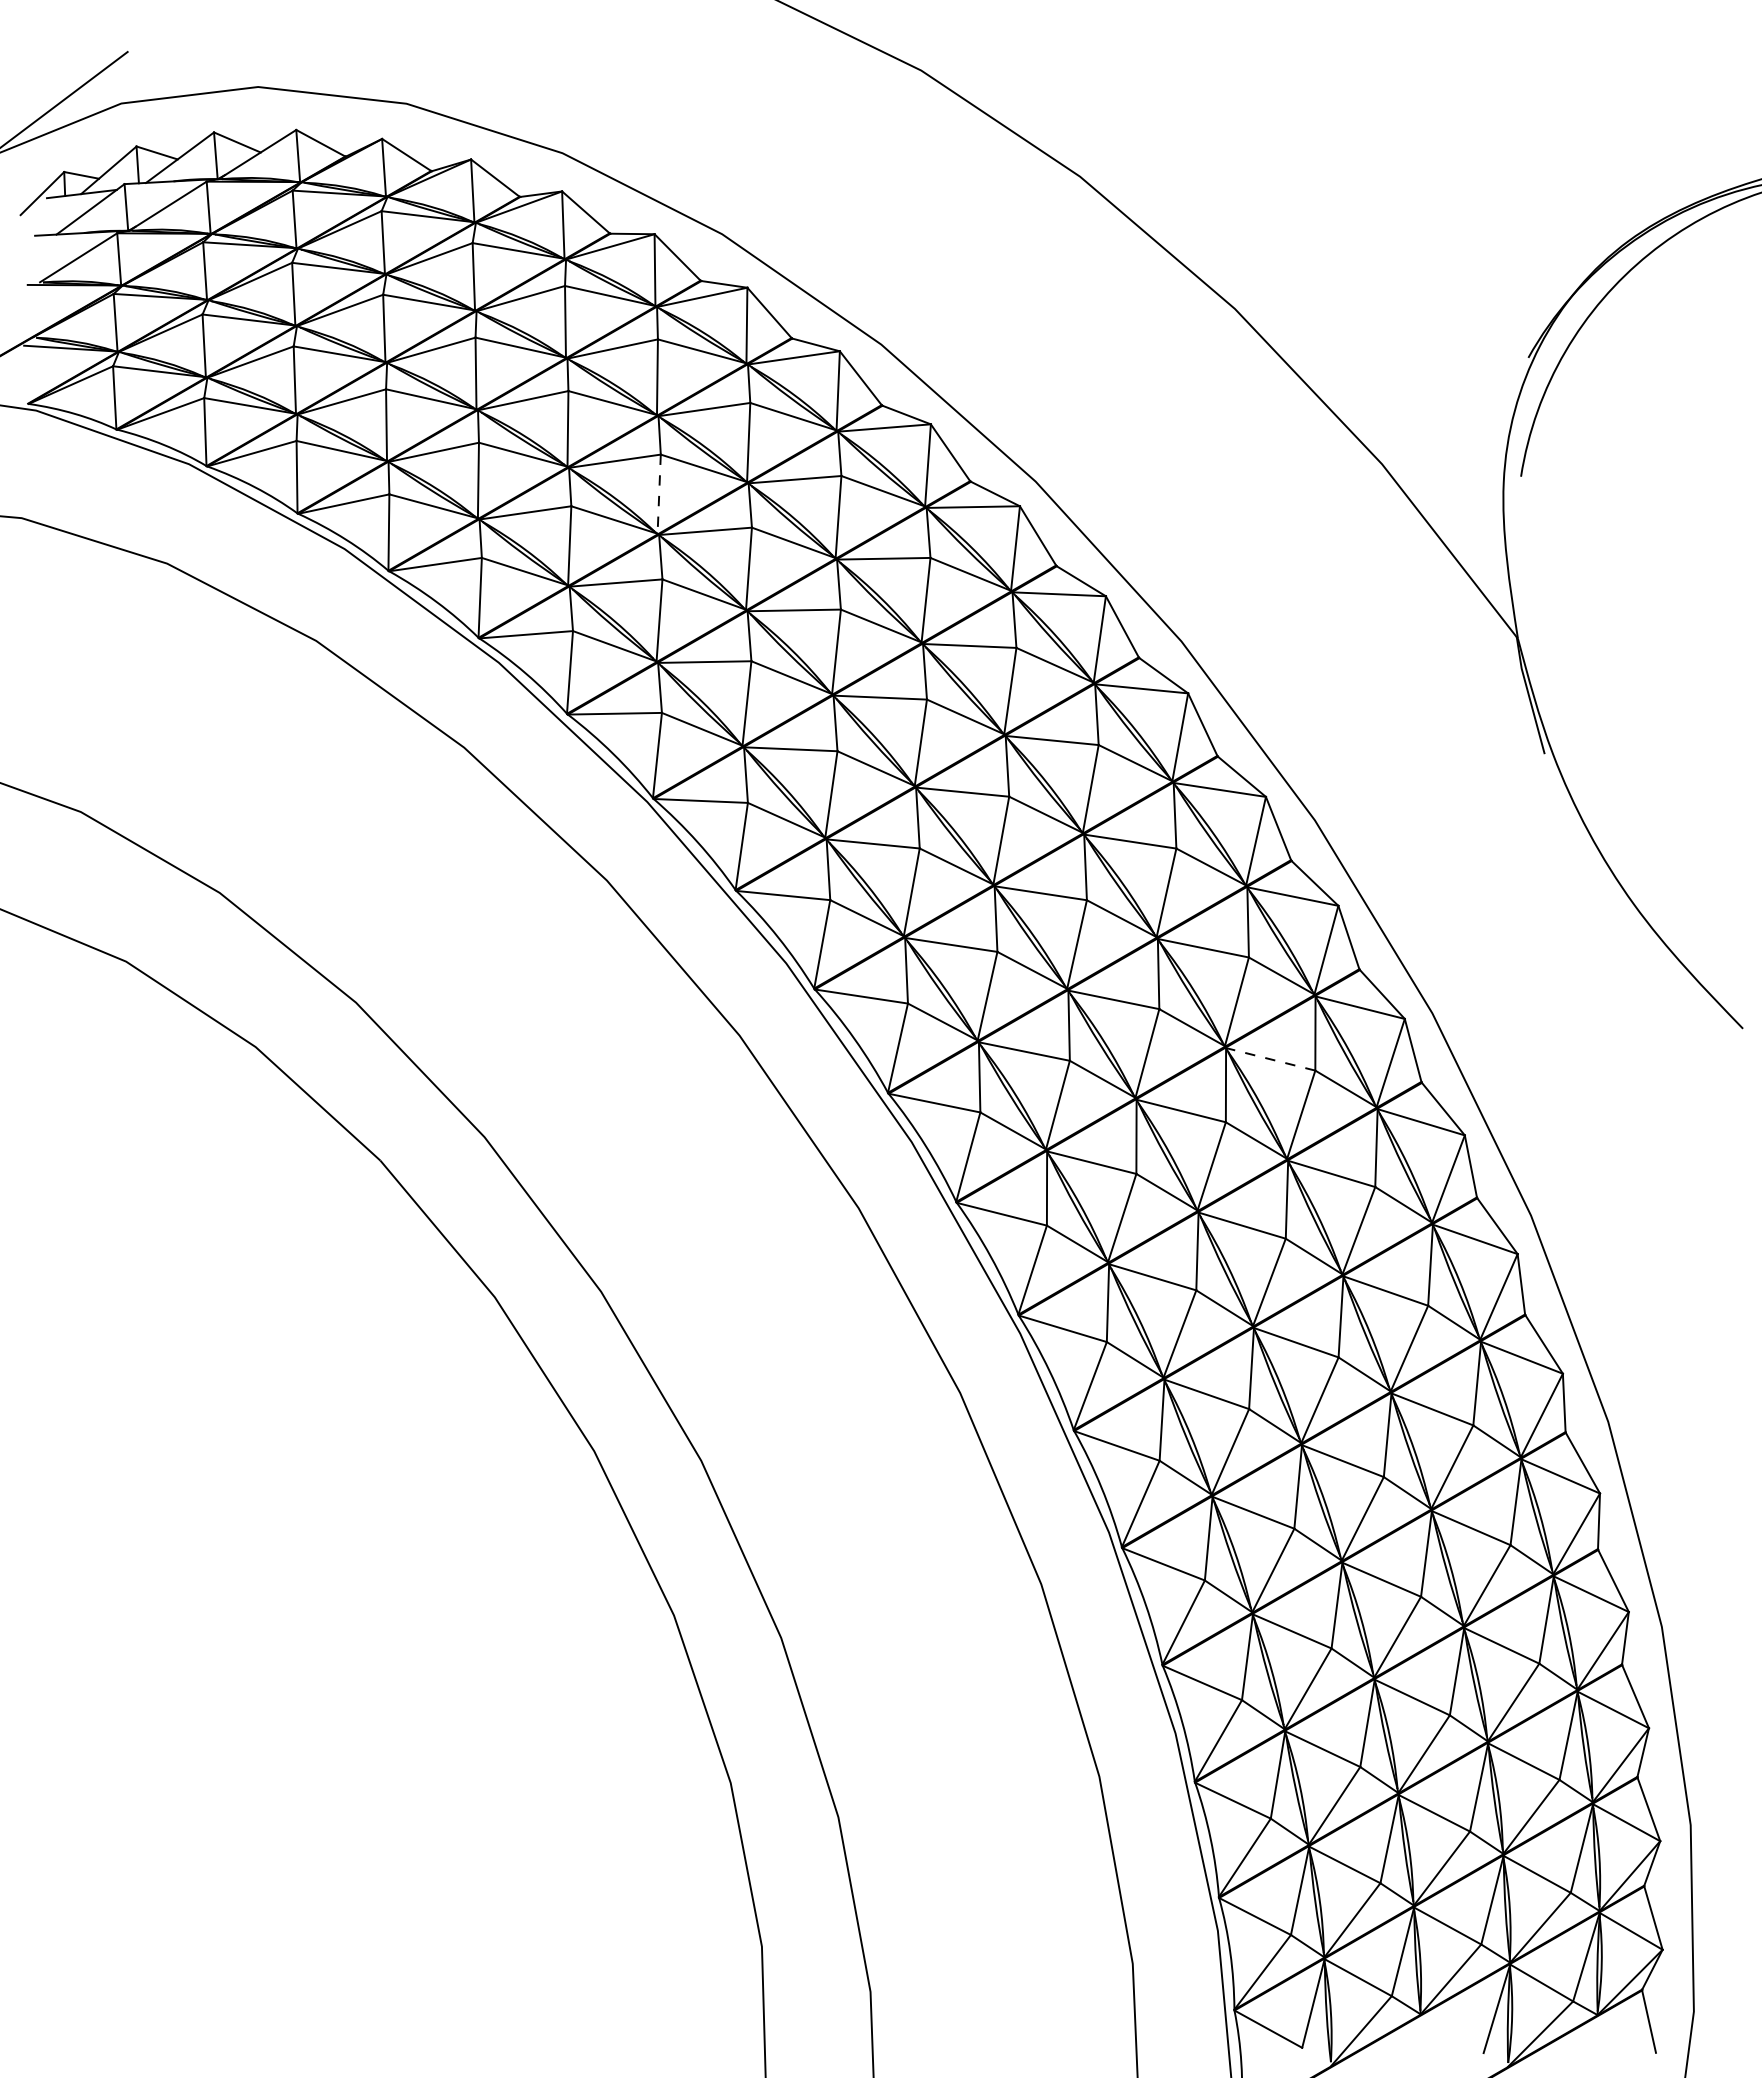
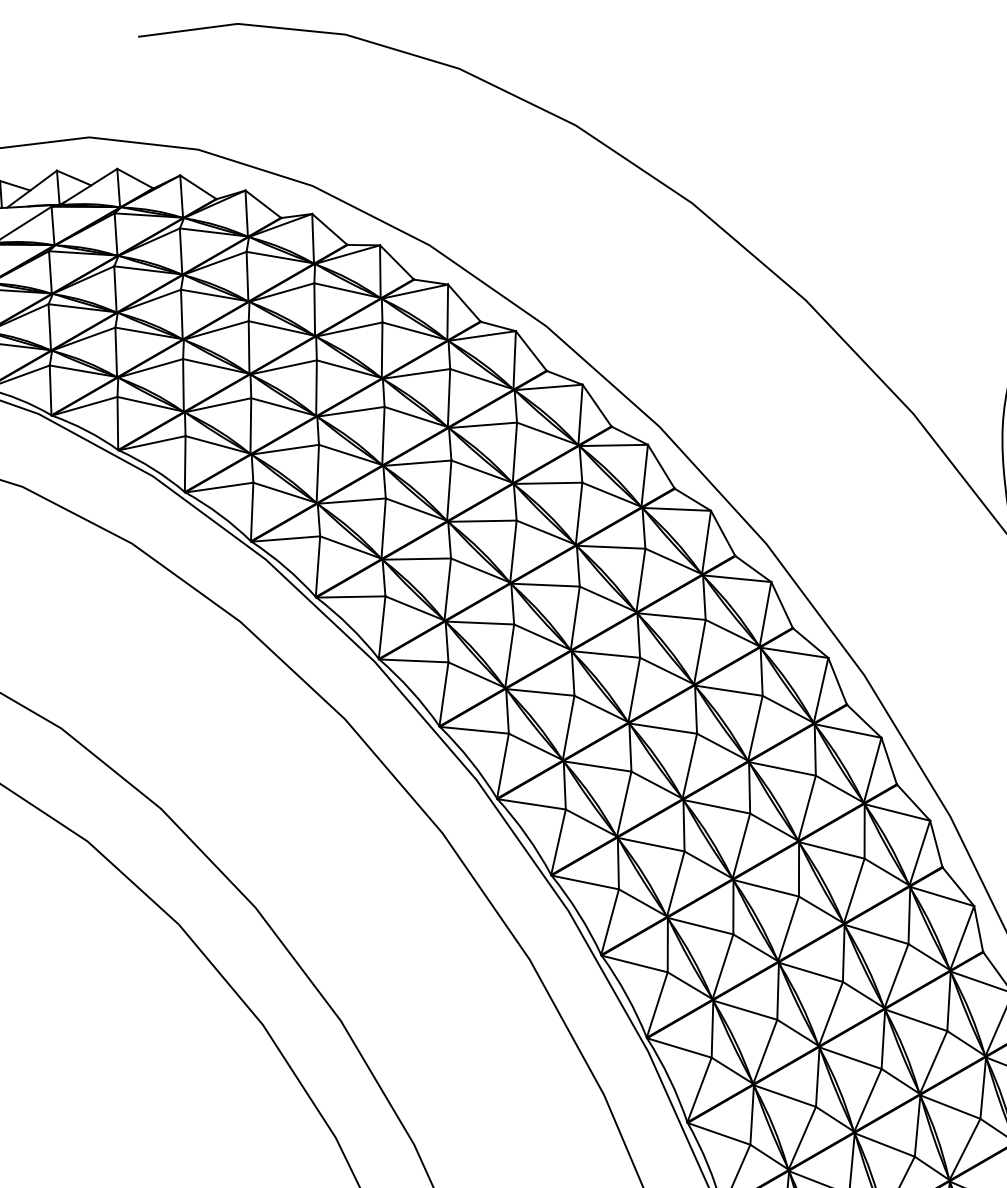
line: (659, 494) -> (383, 436), dashed -> solid
line: (1270, 1059) -> (831, 850), dashed -> solid

